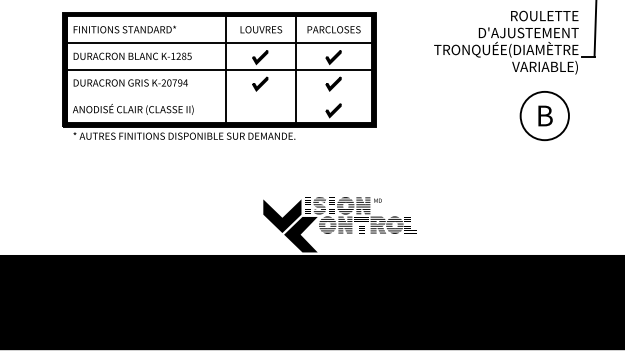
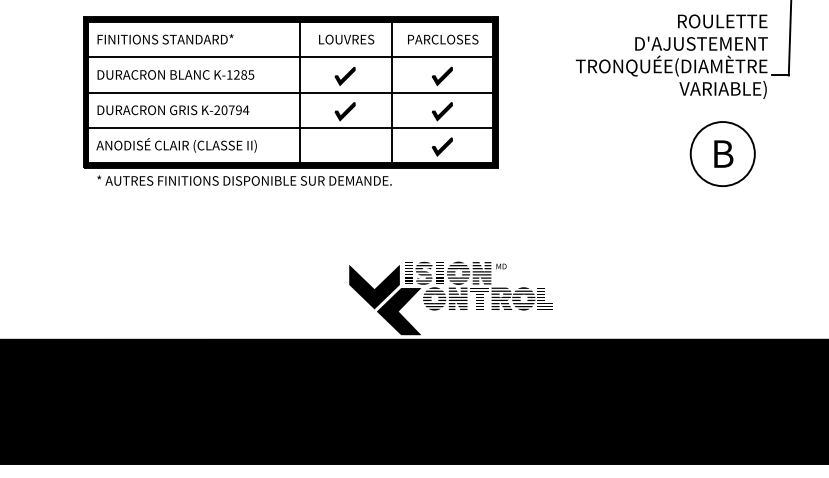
line: (218, 96) -> (289, 128), added

